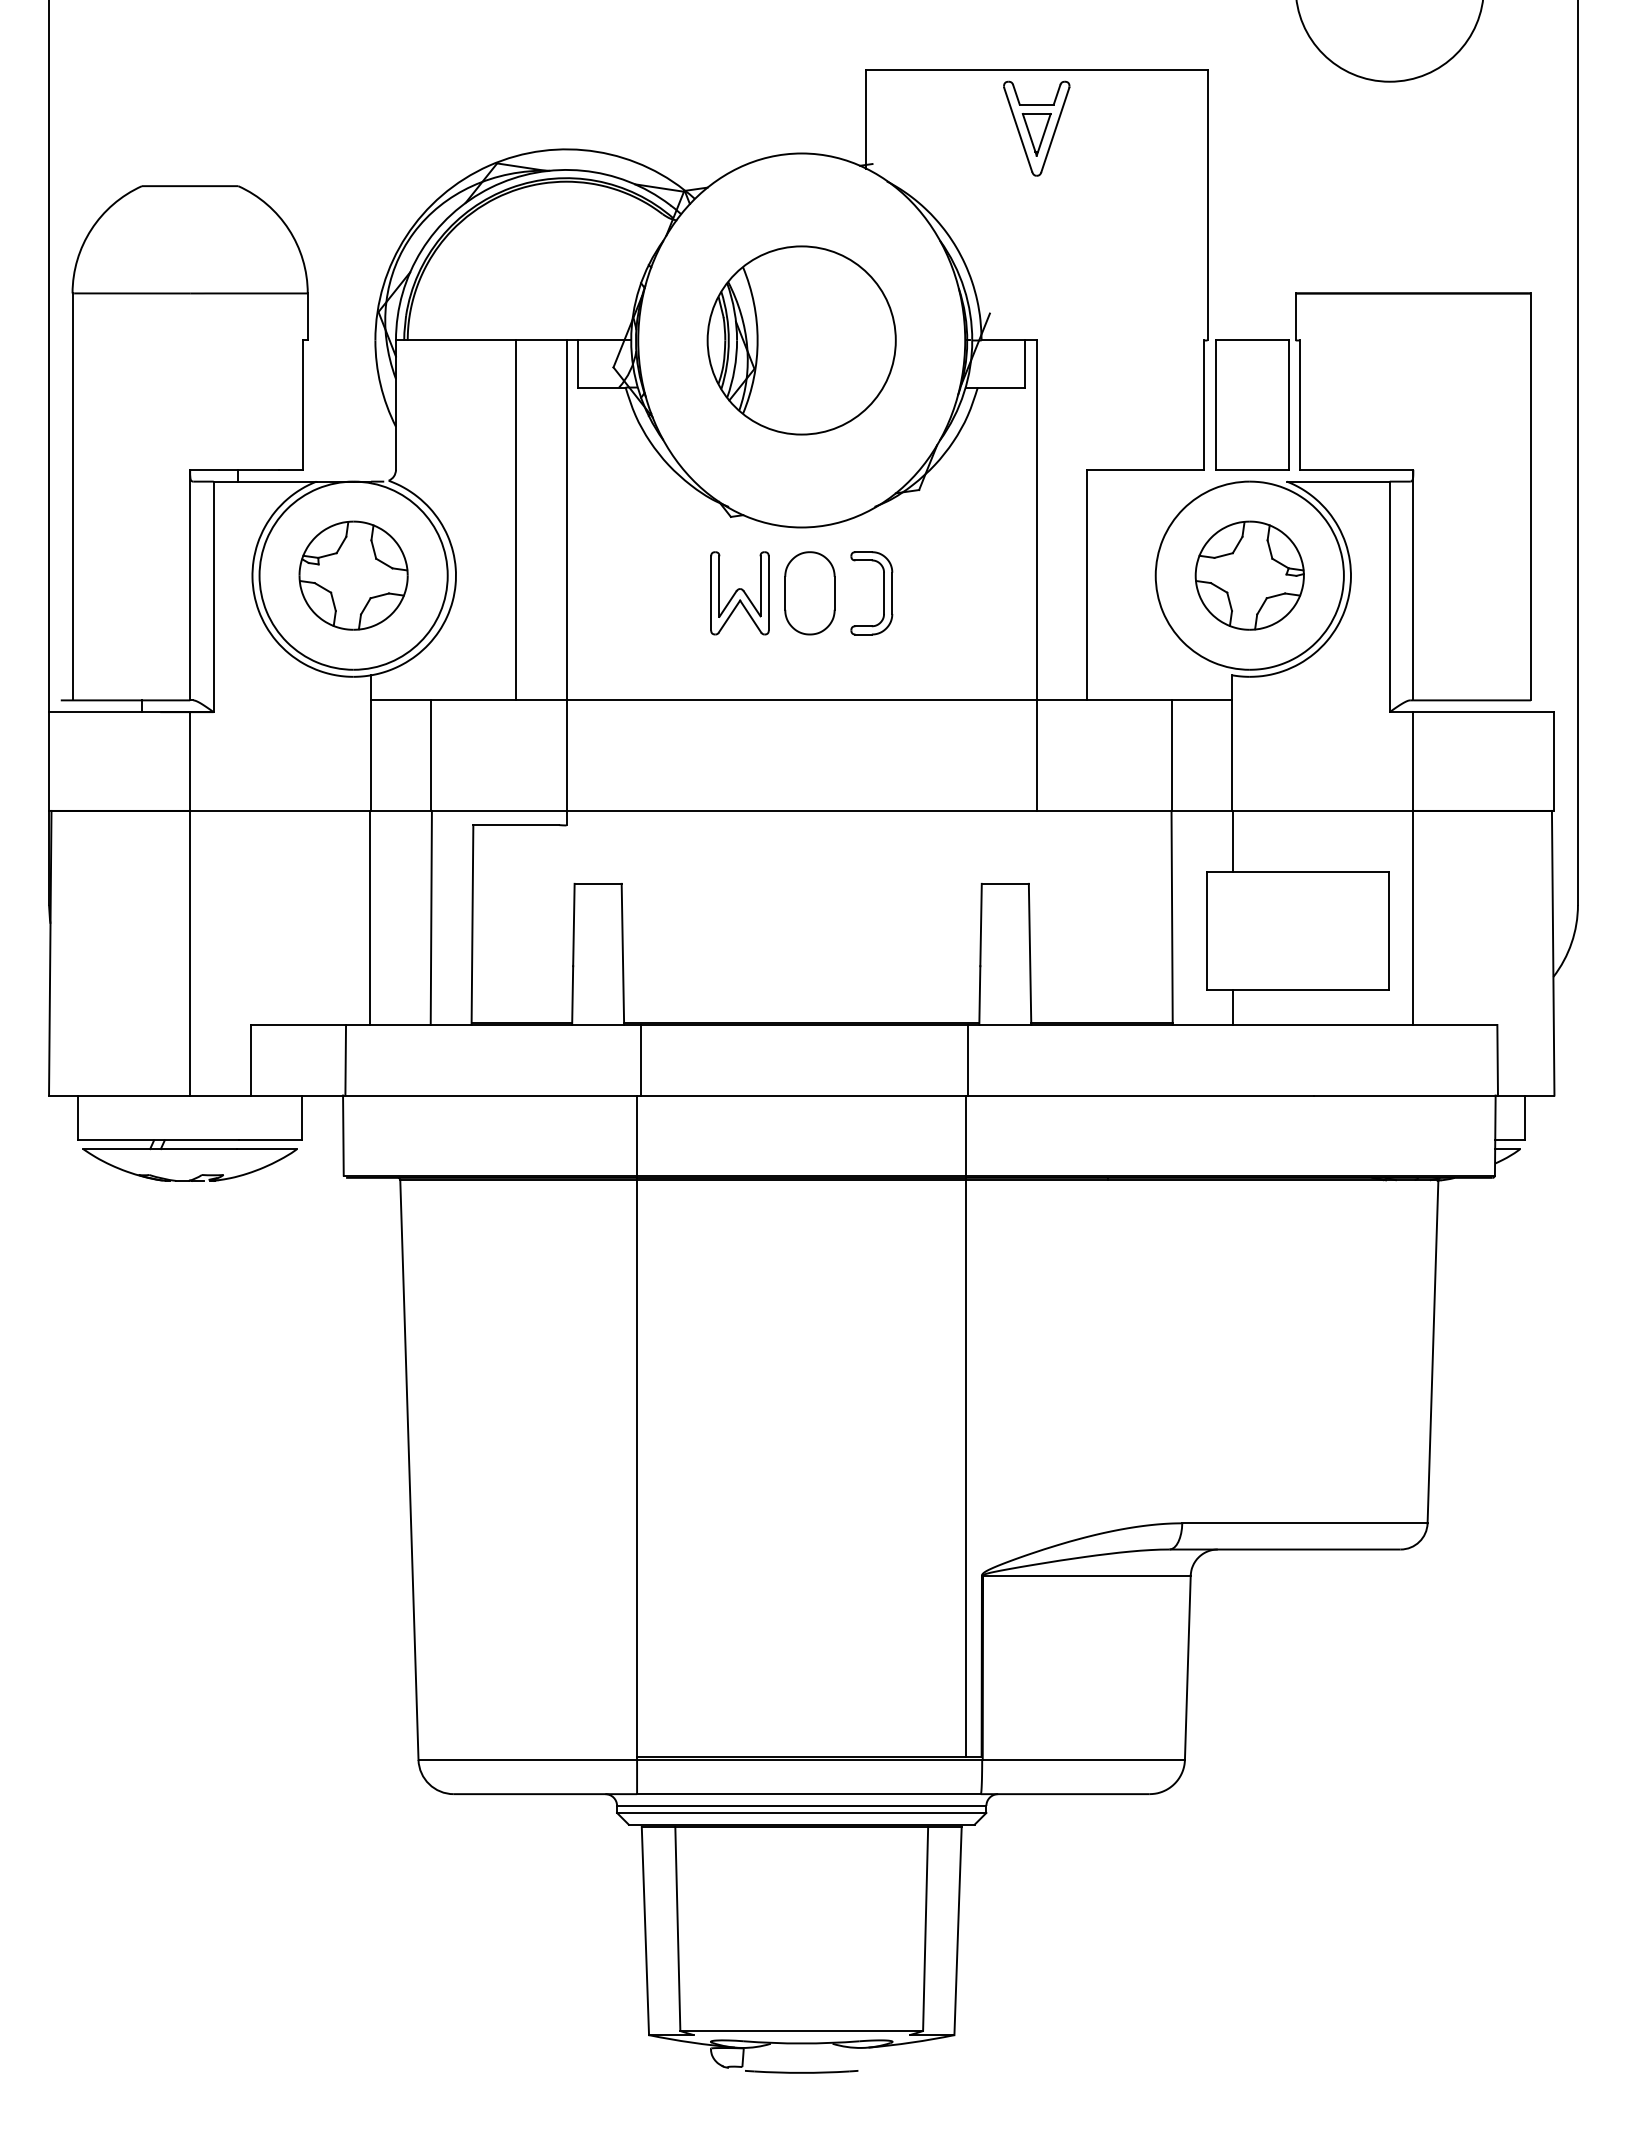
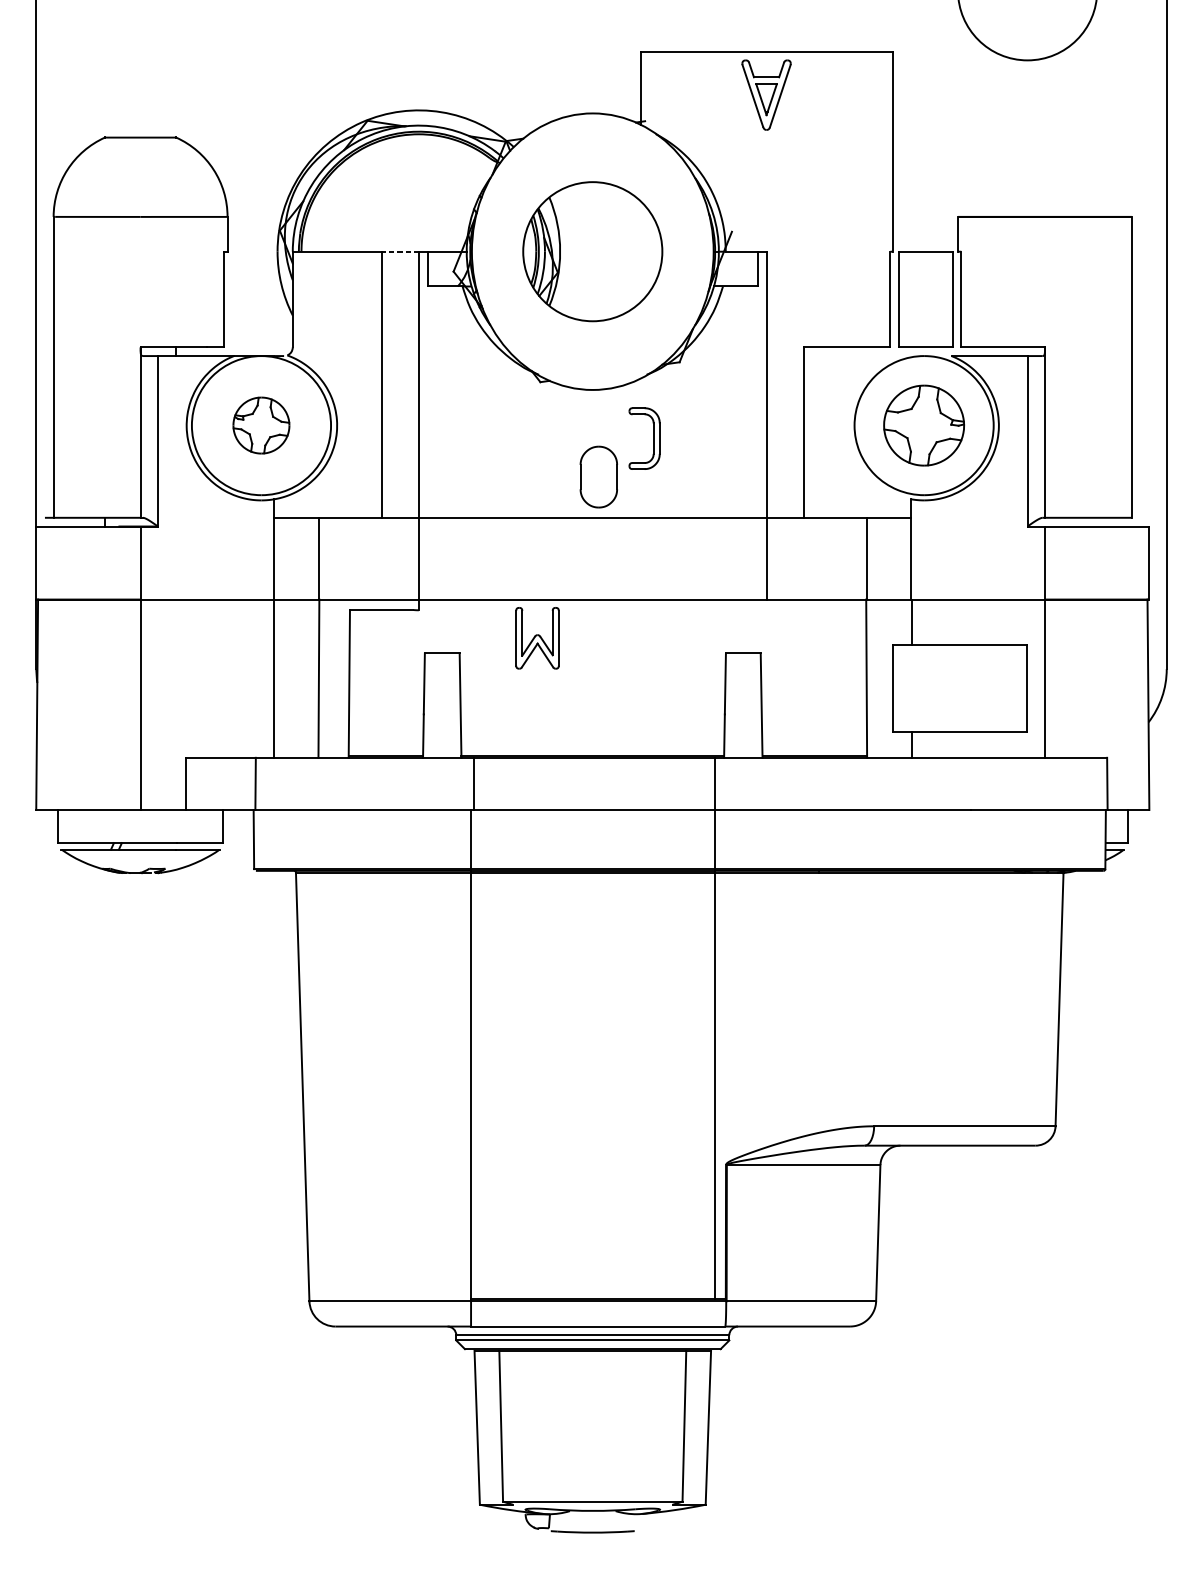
line: (540, 340) -> (399, 251), solid -> dashed
part: (353, 575) -> (261, 425), size x0.7
part: (739, 593) -> (537, 638), moved
part: (809, 593) -> (598, 477), moved

